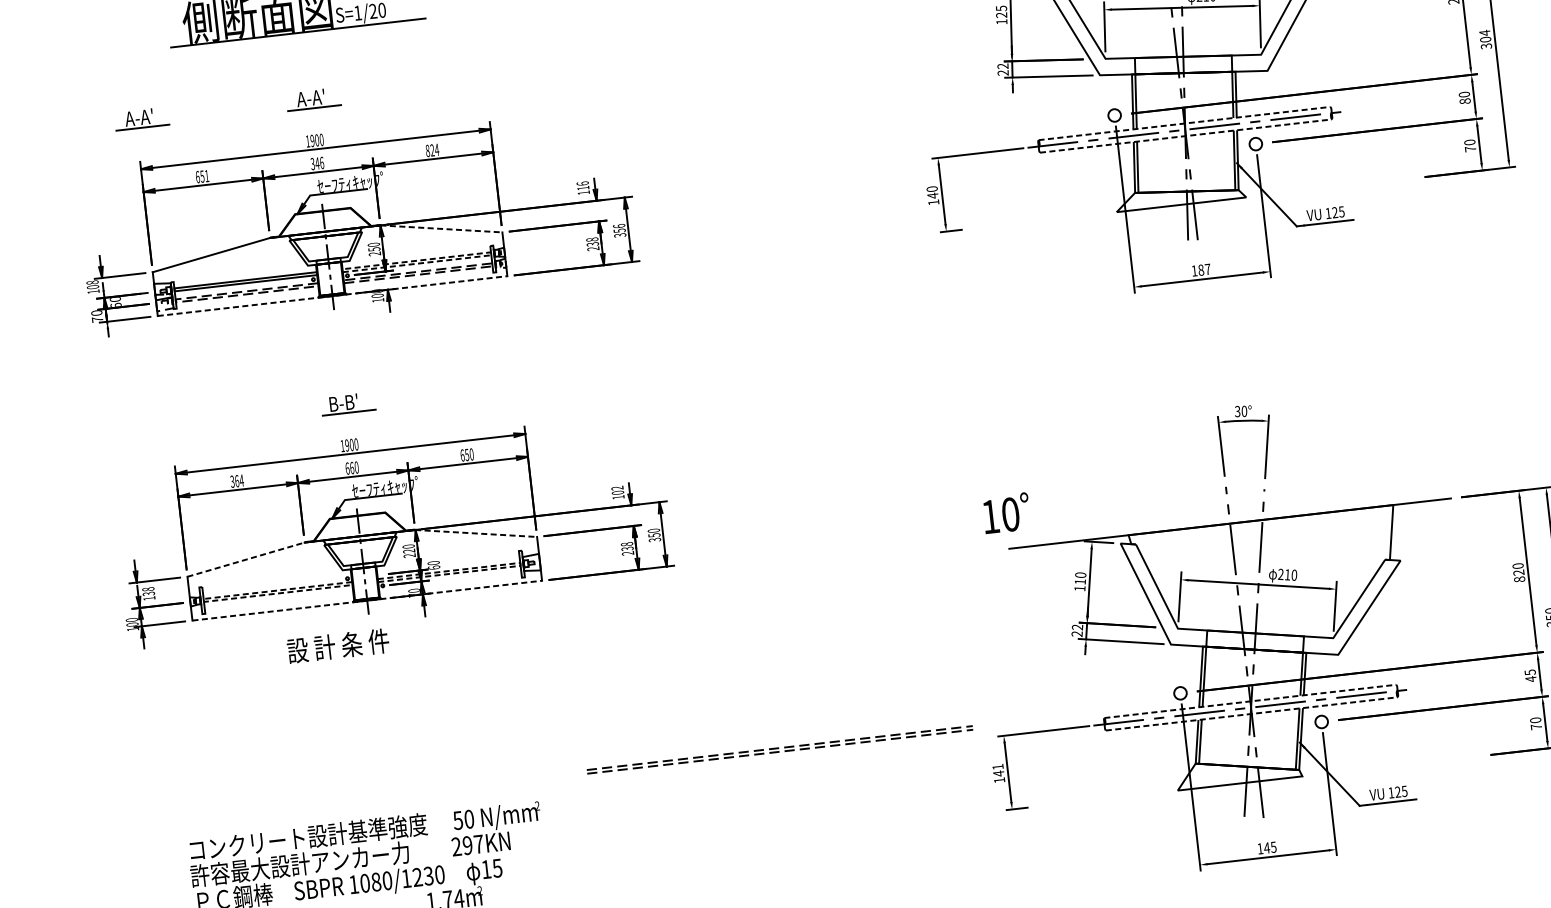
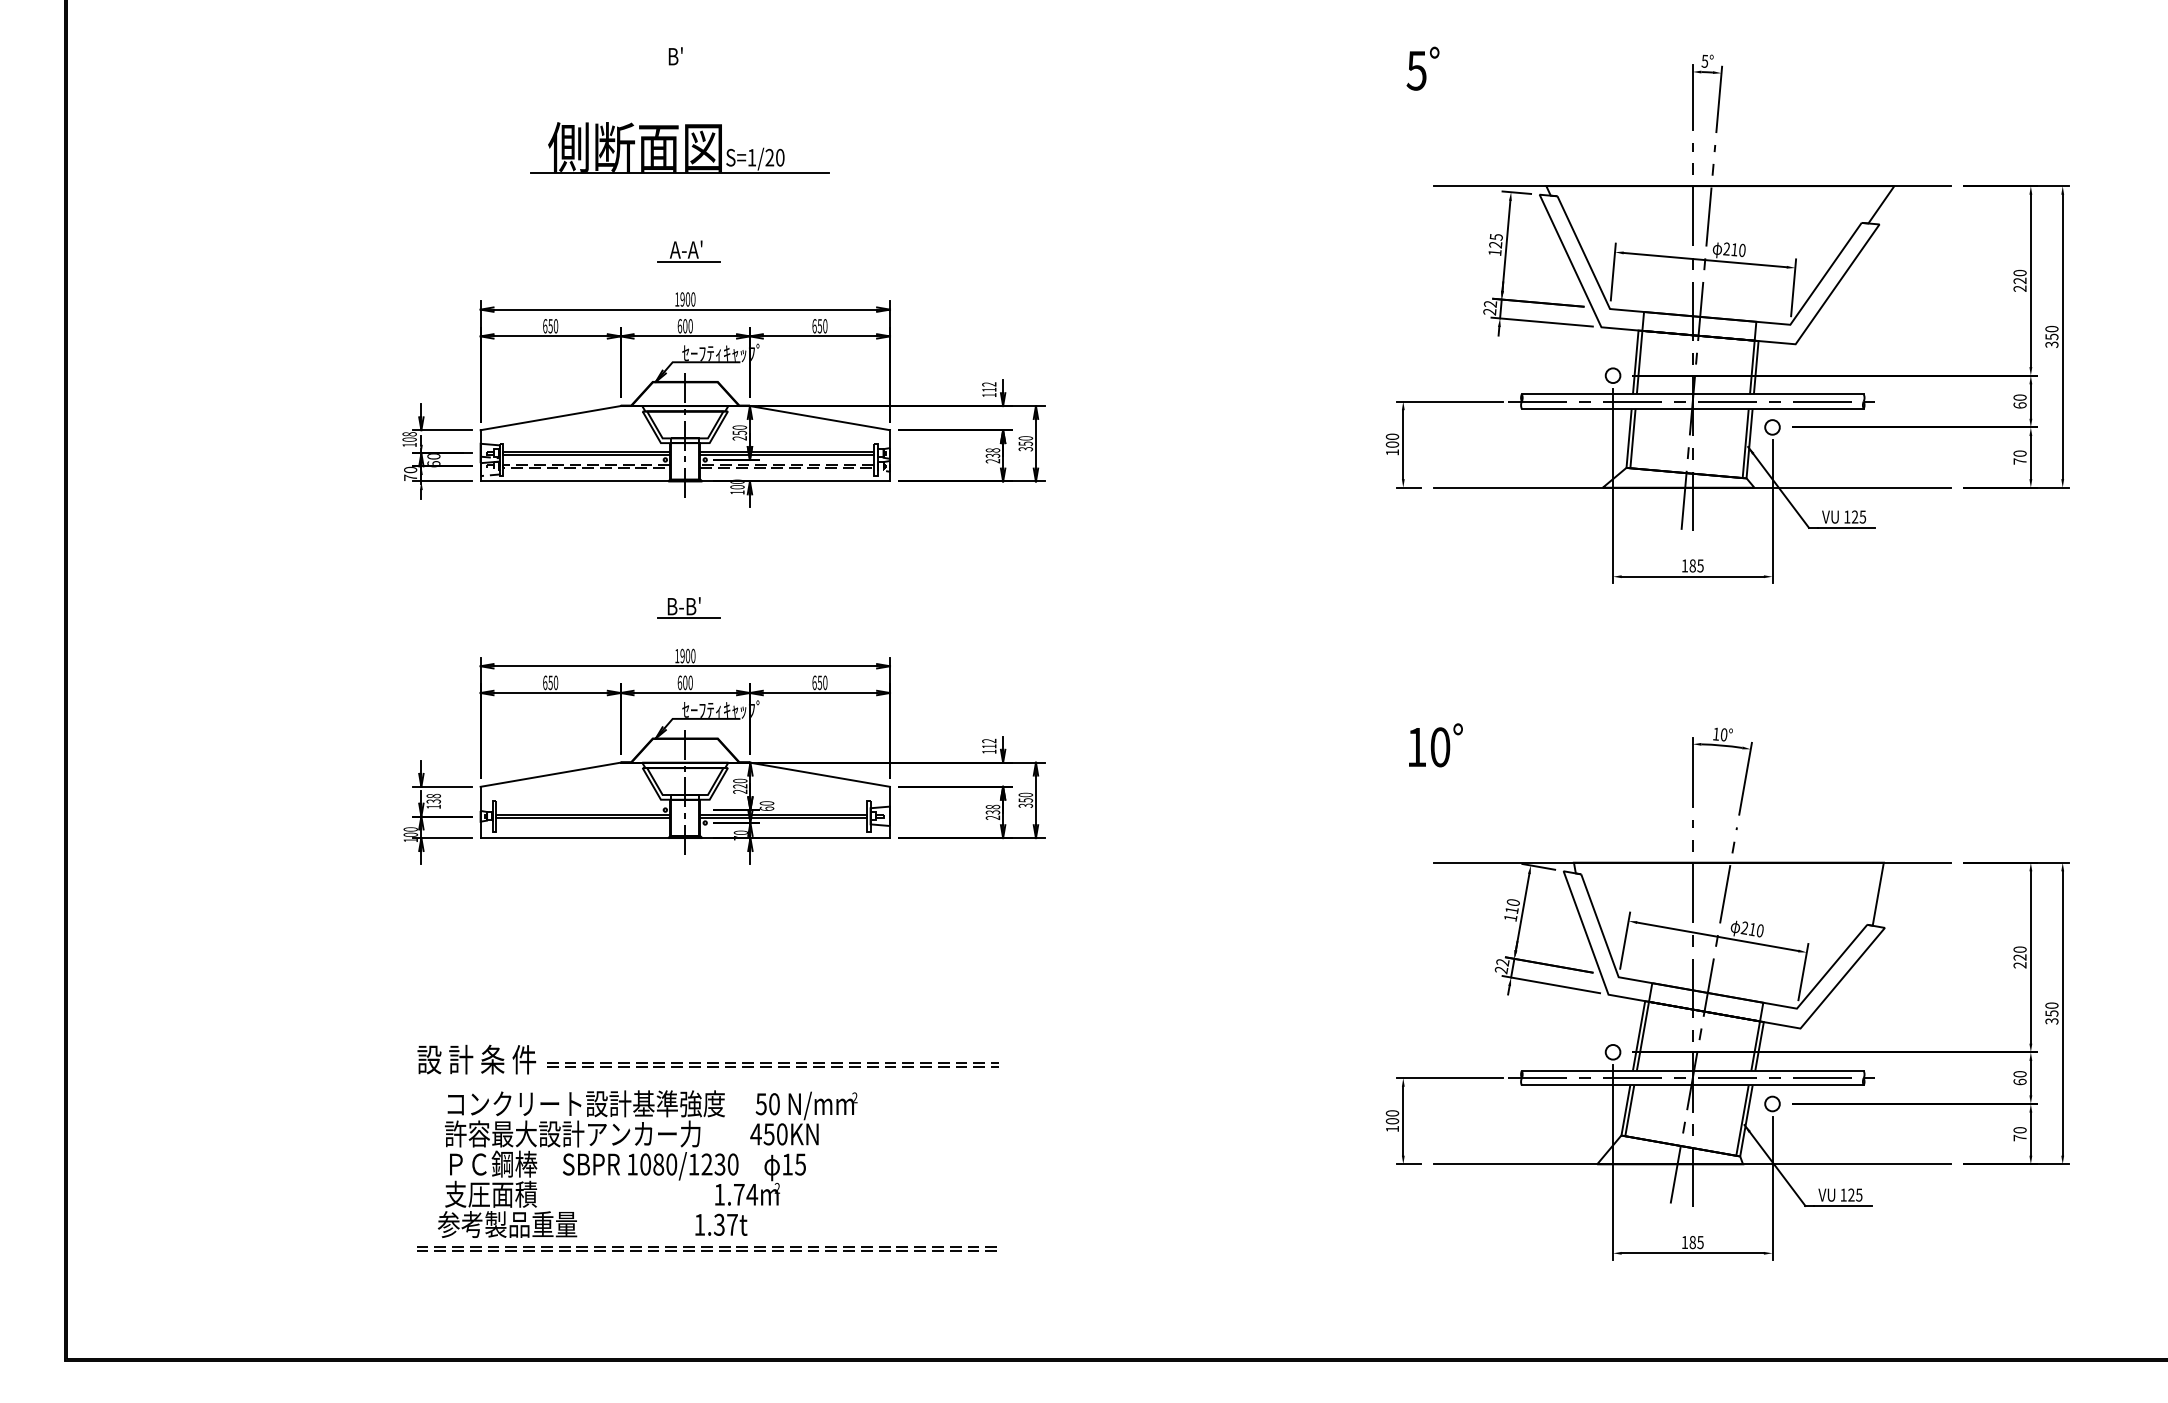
text: (1484, 35) -> (2051, 332), 304 -> 350
text: (1464, 101) -> (2019, 405), 80 -> 60
part: (141, 118) -> (487, 251), removed
line: (1184, 123) -> (1692, 394), dashed -> solid
line: (1185, 135) -> (1692, 408), dashed -> solid
text: (432, 150) -> (819, 326), 824 -> 650
text: (316, 163) -> (684, 326), 346 -> 600
text: (206, 176) -> (555, 326), 651 -> 650
text: (582, 183) -> (989, 384), 116 -> 112
text: (932, 195) -> (1392, 444), 140 -> 100
line: (1193, 203) -> (1692, 487), added
text: (618, 226) -> (1025, 438), 356 -> 350
line: (441, 229) -> (820, 418), dashed -> solid
line: (491, 253) -> (874, 453), dashed -> solid
text: (1207, 269) -> (1700, 565), 187 -> 185
line: (332, 296) -> (685, 481), dashed -> solid
text: (1236, 411) -> (1715, 733), 30° -> 10°
text: (352, 467) -> (685, 682), 660 -> 600
text: (236, 480) -> (550, 682), 364 -> 650
text: (618, 492) -> (989, 746), 102 -> 112
text: (1006, 513) -> (1435, 745), moved
line: (476, 533) -> (820, 774), dashed -> solid
line: (246, 559) -> (551, 774), dashed -> solid
line: (520, 564) -> (867, 816), dashed -> solid
text: (1519, 579) -> (2019, 965), 820 -> 220
line: (203, 600) -> (496, 816), dashed -> solid
line: (367, 601) -> (685, 838), dashed -> solid
text: (337, 645) -> (476, 1059), moved
text: (1530, 676) -> (2019, 1078), 45 -> 60
line: (1250, 701) -> (1692, 1070), dashed -> solid
line: (1251, 713) -> (1692, 1085), dashed -> solid
part: (779, 749) -> (772, 1064), moved
text: (998, 770) -> (1392, 1117), 141 -> 100
line: (1259, 781) -> (1692, 1164), added
text: (467, 845) -> (768, 1134), 297KN -> 450KN
text: (1266, 848) -> (1692, 1242), 145 -> 185

